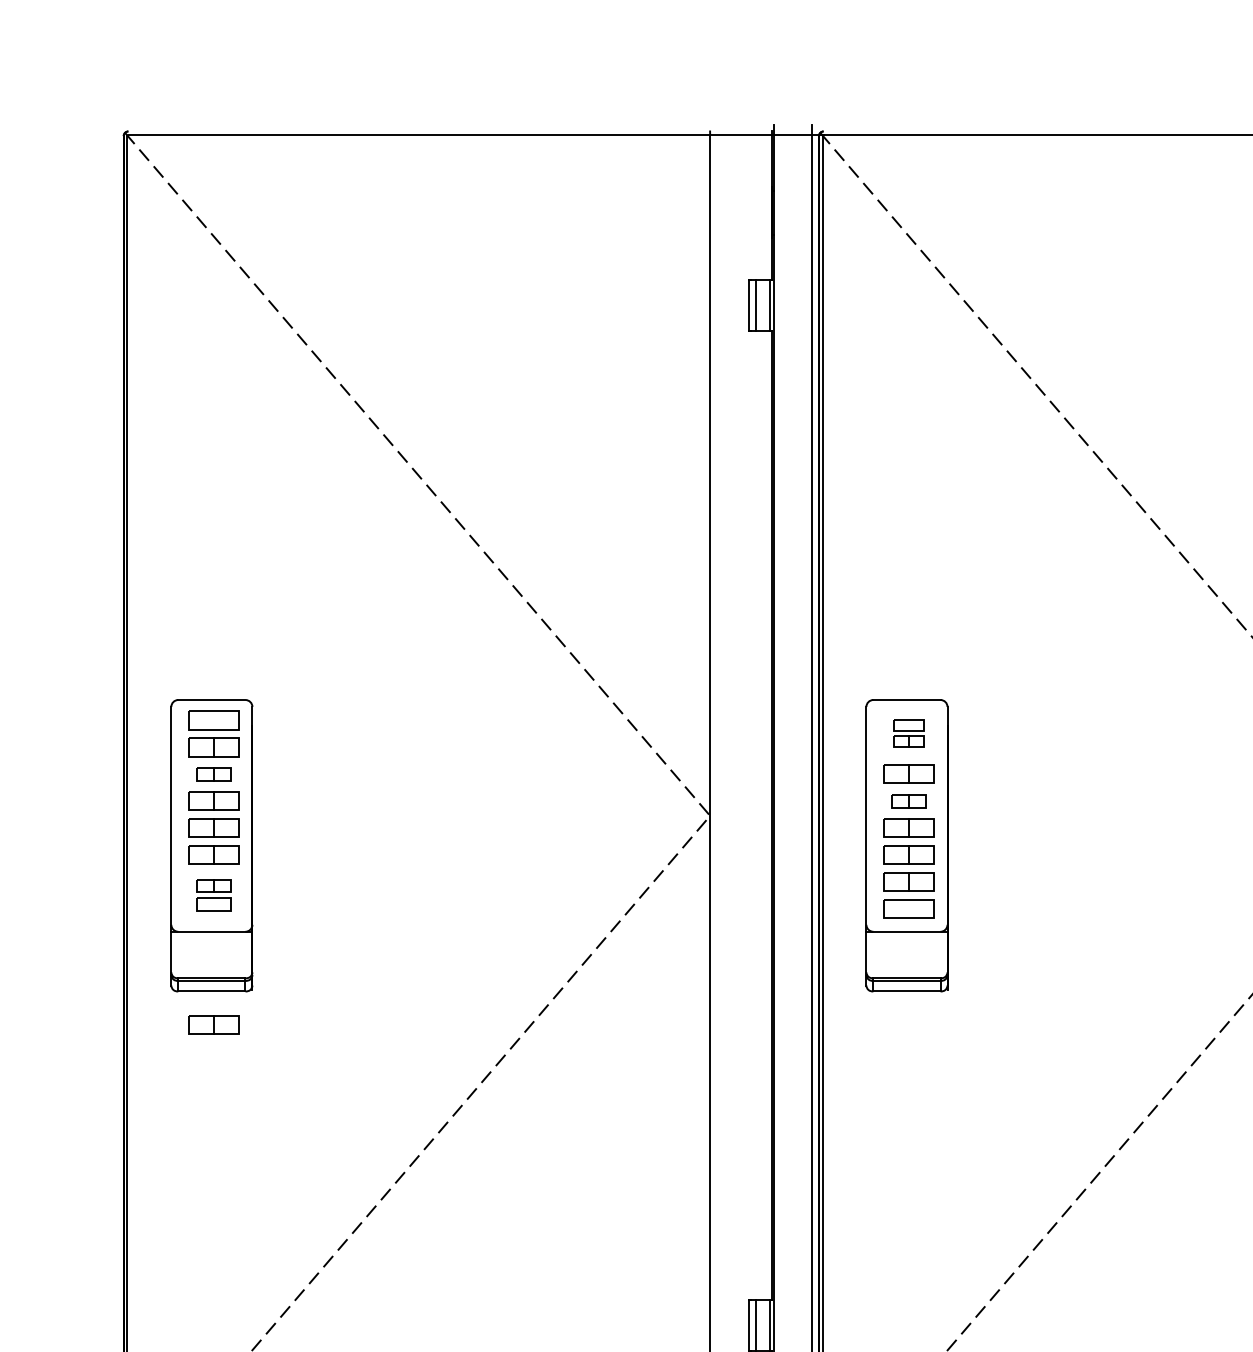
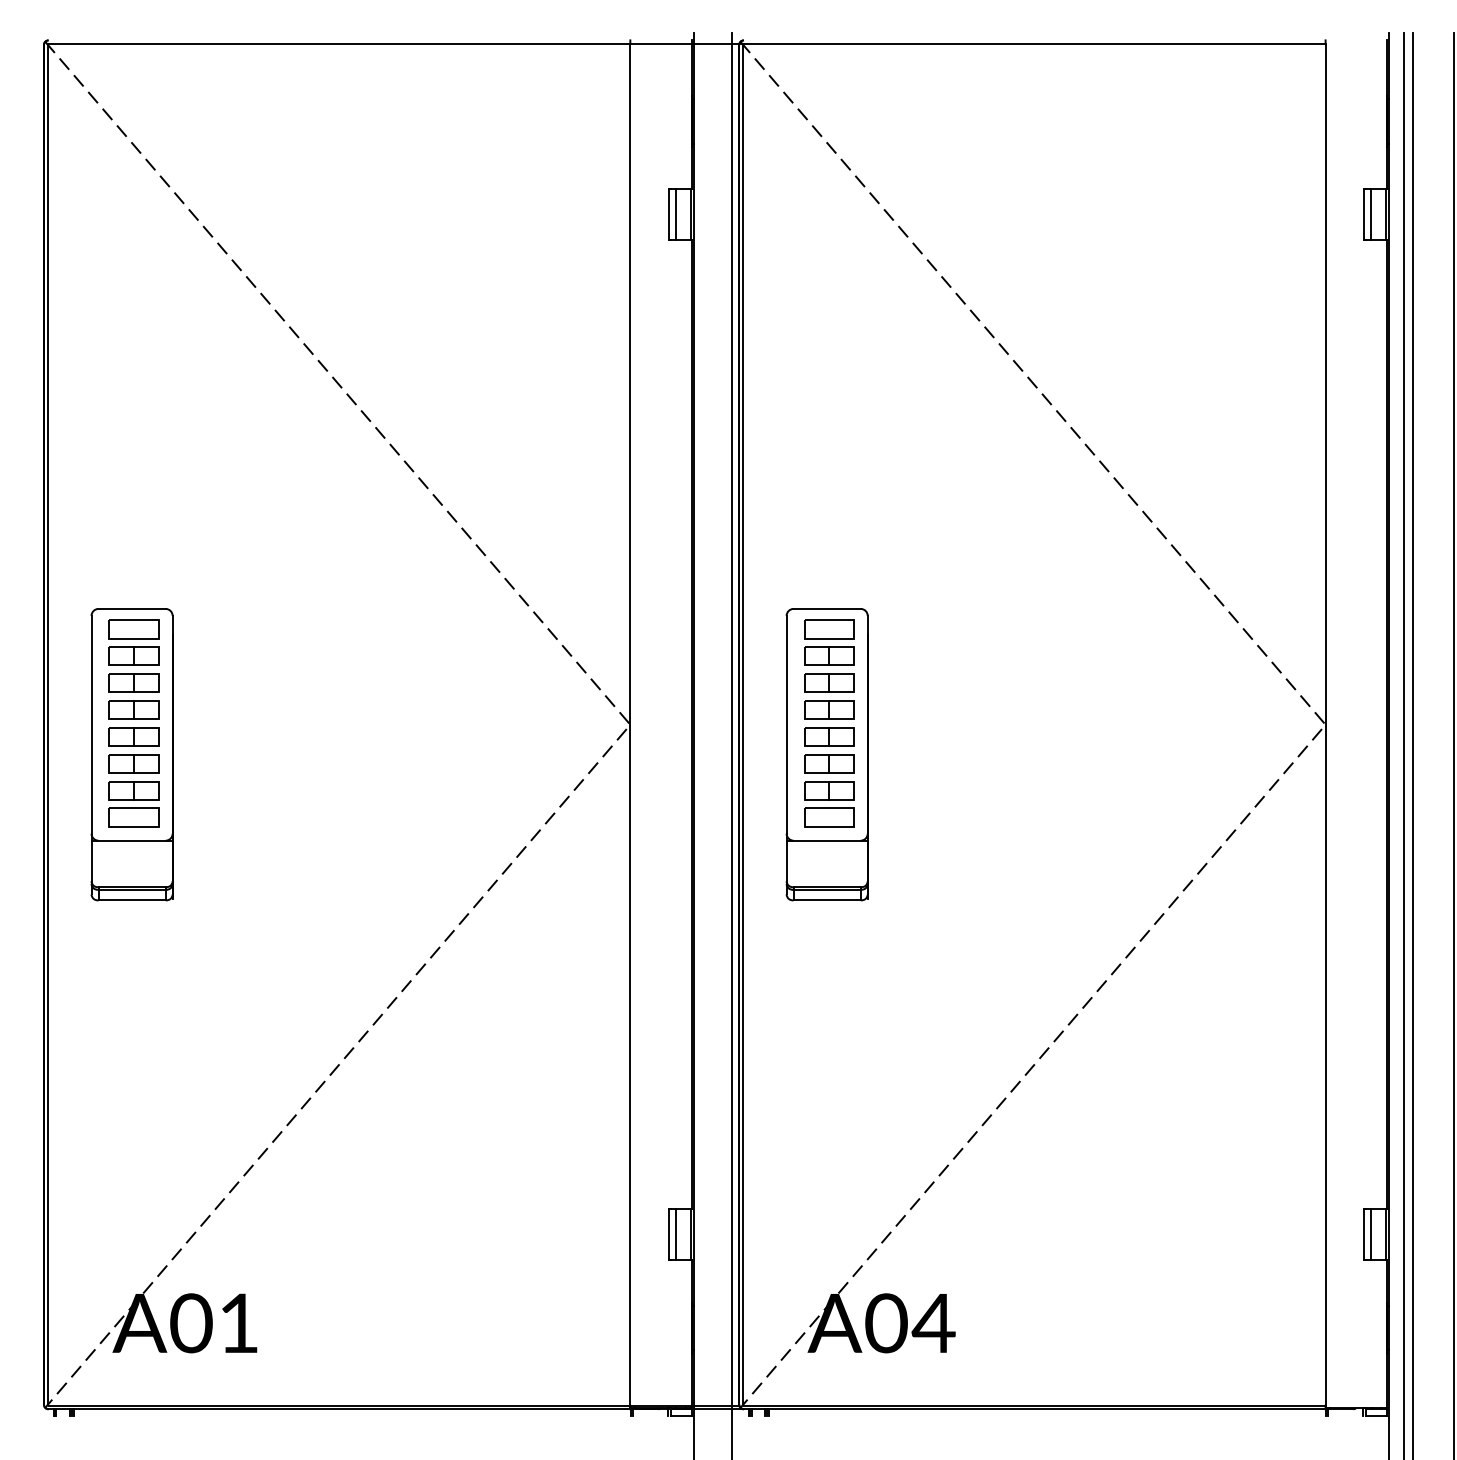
part: (909, 733) -> (829, 642), size x1.67
part: (213, 773) -> (133, 682), size x1.43
part: (909, 800) -> (829, 709), size x1.43
part: (213, 895) -> (133, 804), size x1.43
part: (213, 1024) -> (133, 933), removed

